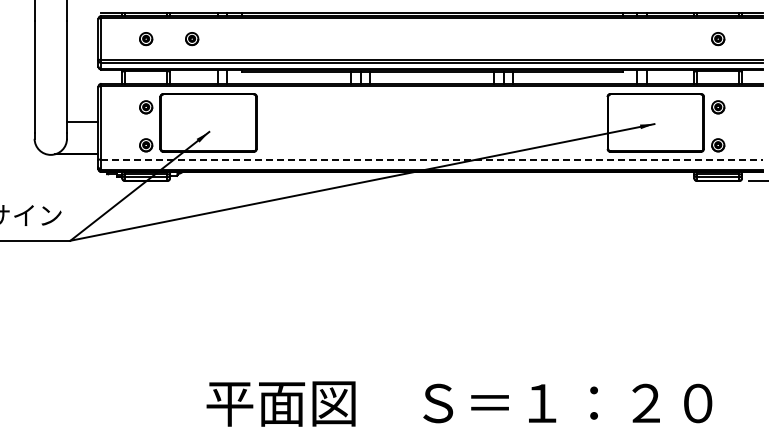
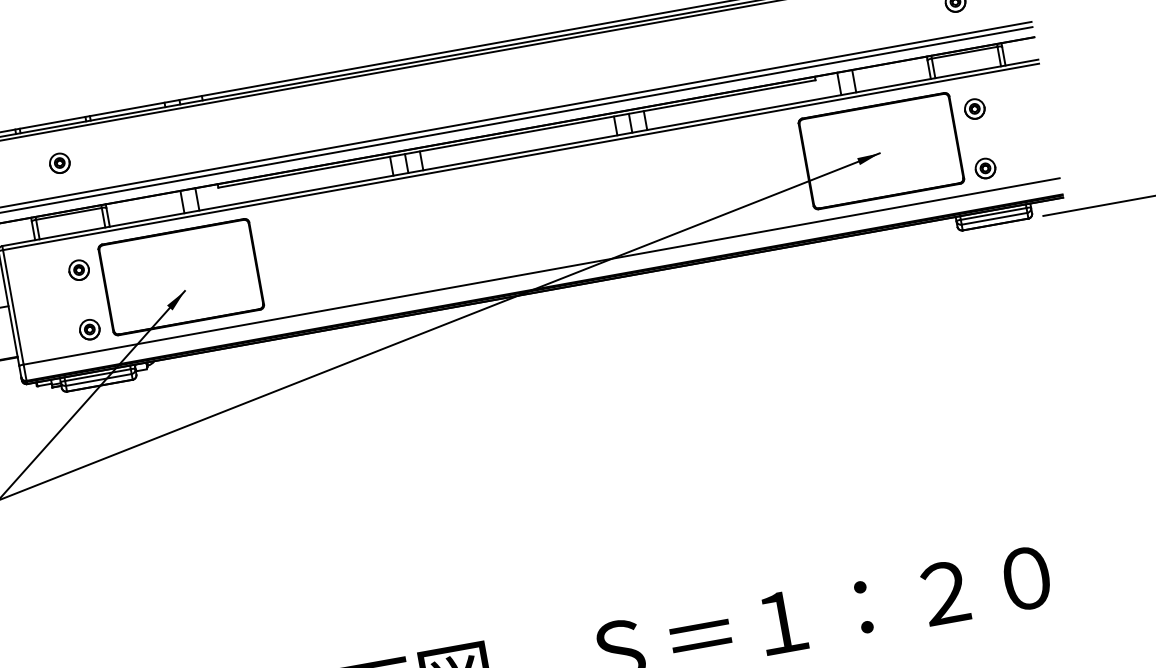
part: (192, 39) -> (132, 151), removed
line: (432, 159) -> (542, 271), dashed -> solid

